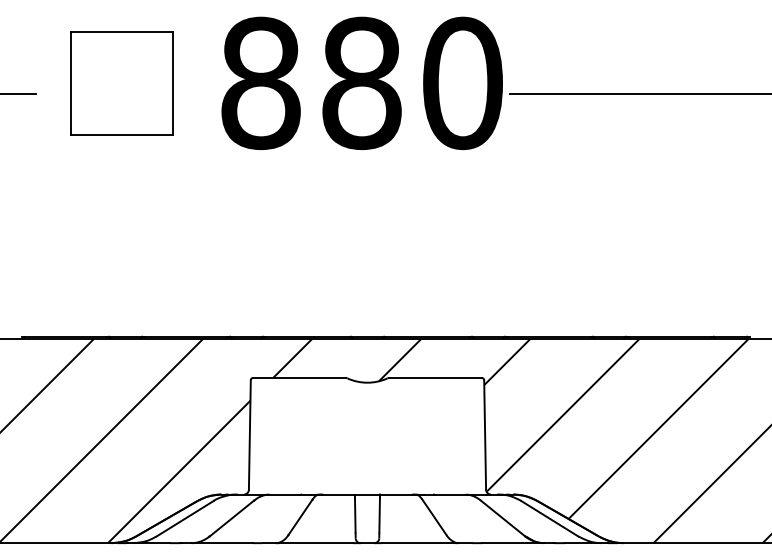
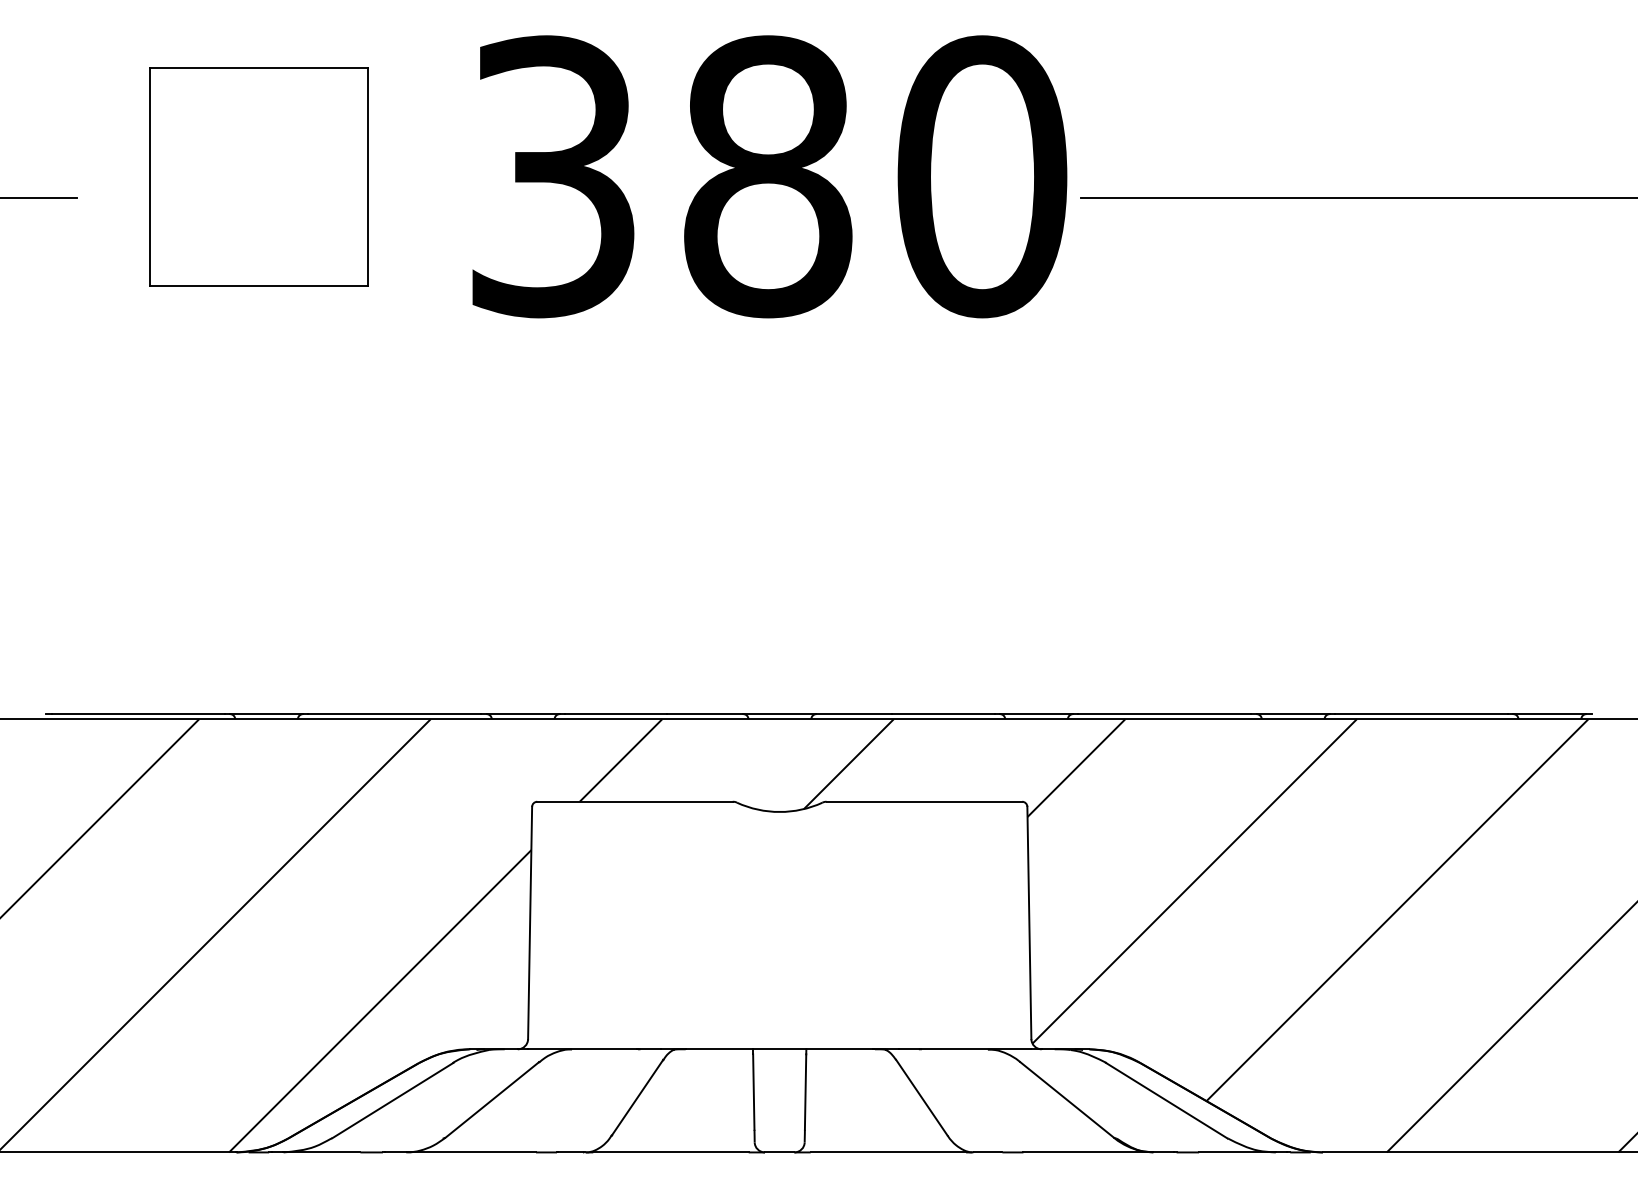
text: (260, 83) -> (552, 177), 880 -> 380

